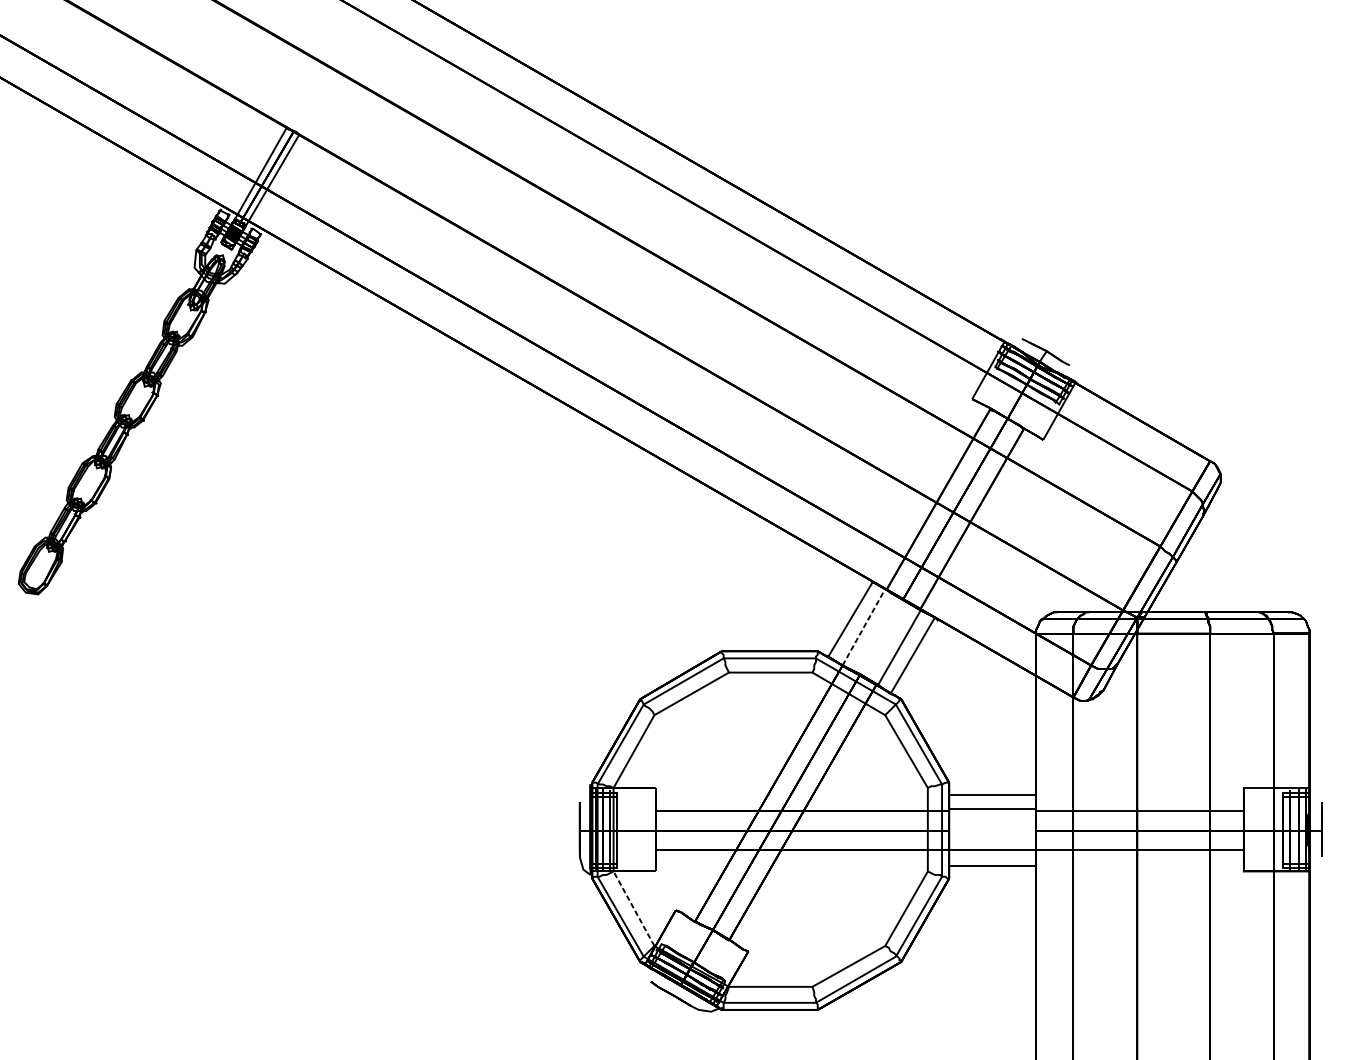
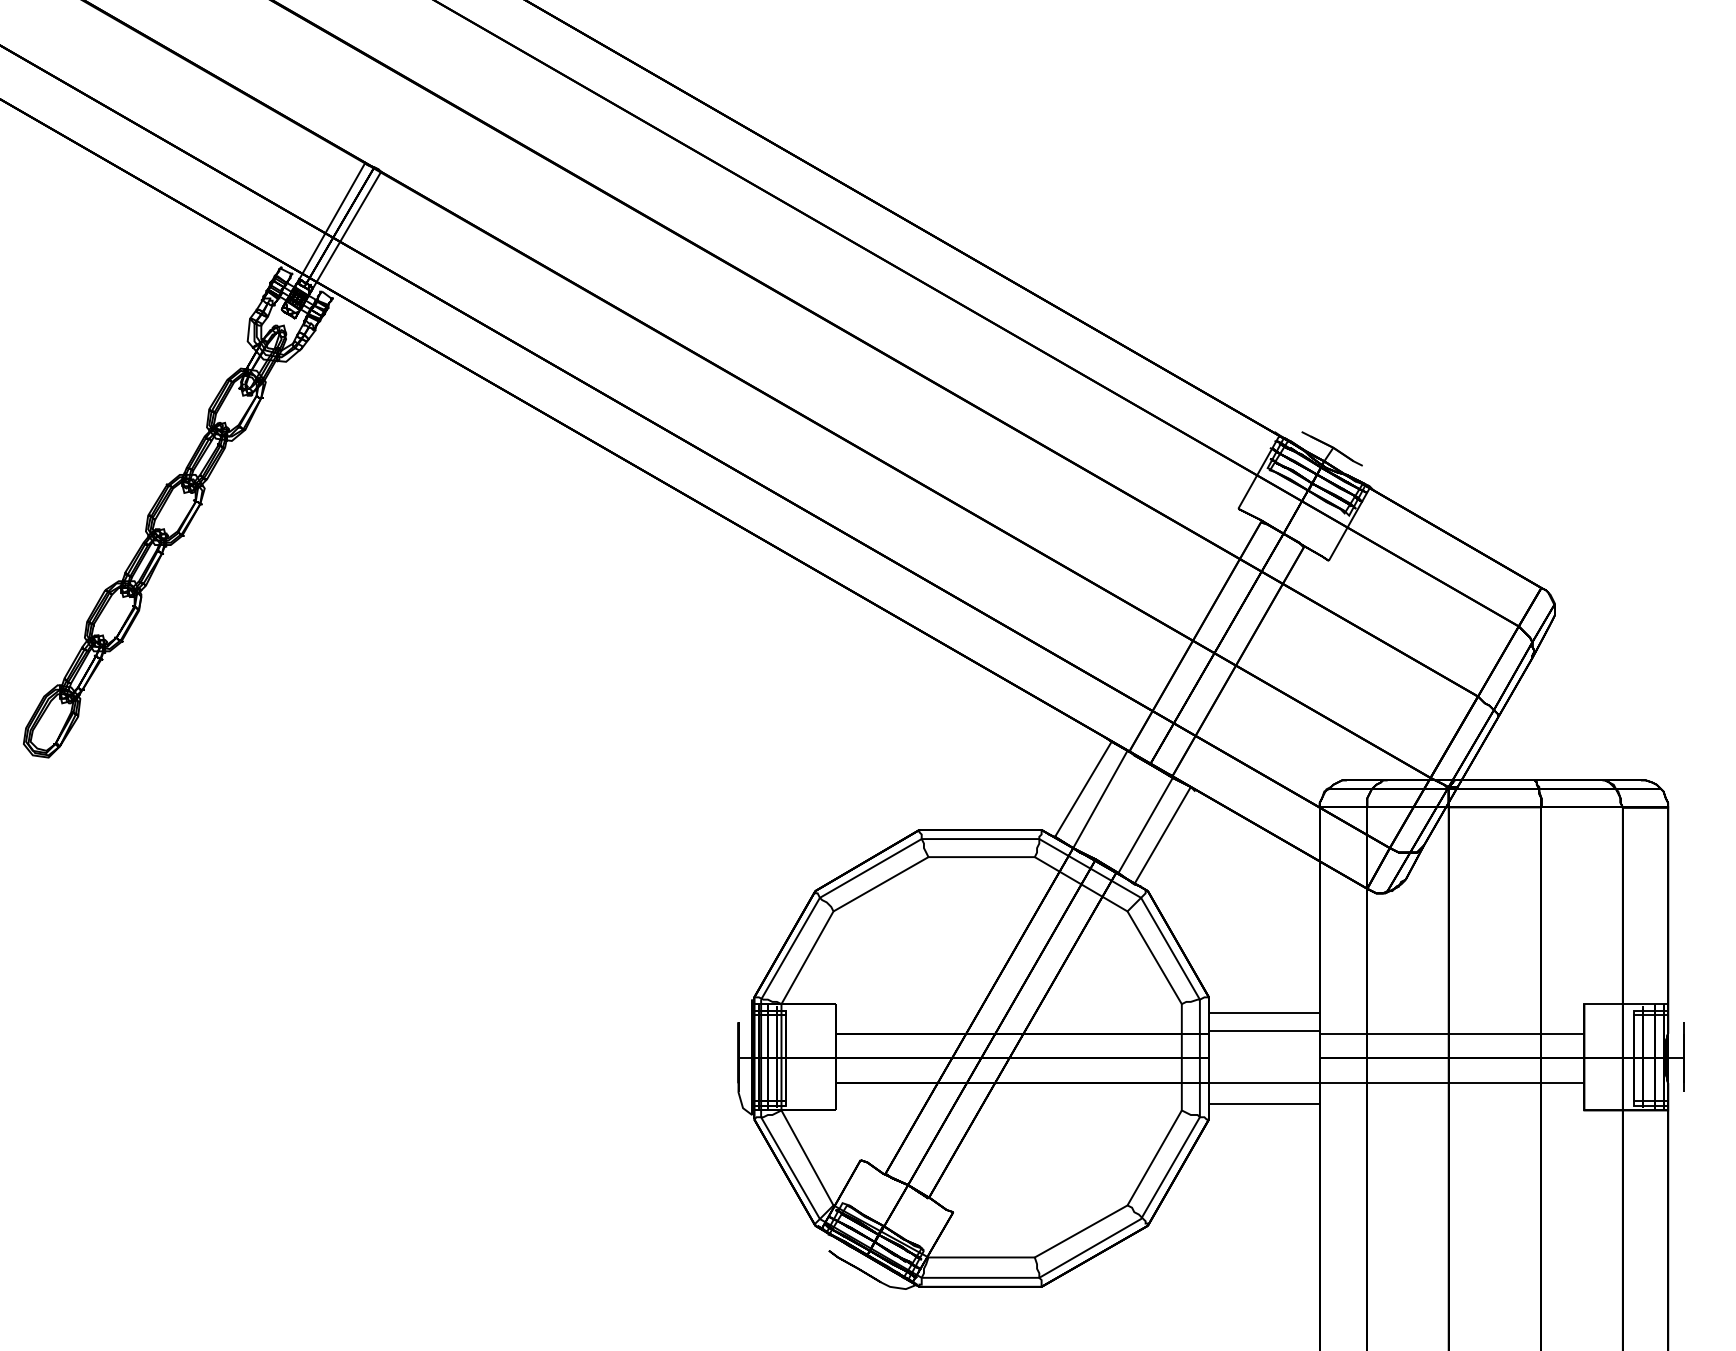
line: (864, 627) -> (1100, 799), dashed -> solid
line: (634, 908) -> (807, 1157), dashed -> solid

